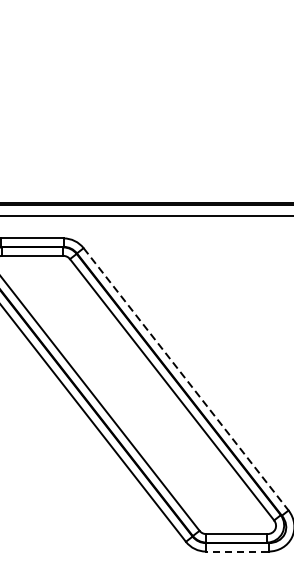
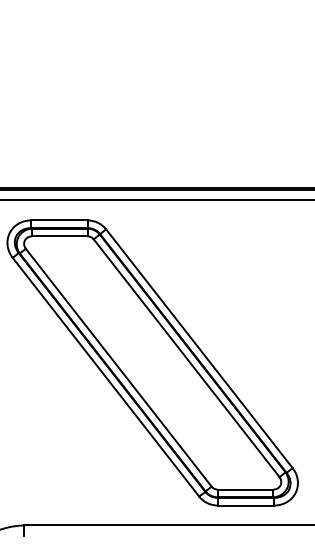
line: (186, 379) -> (199, 348), dashed -> solid
line: (236, 551) -> (245, 505), dashed -> solid

